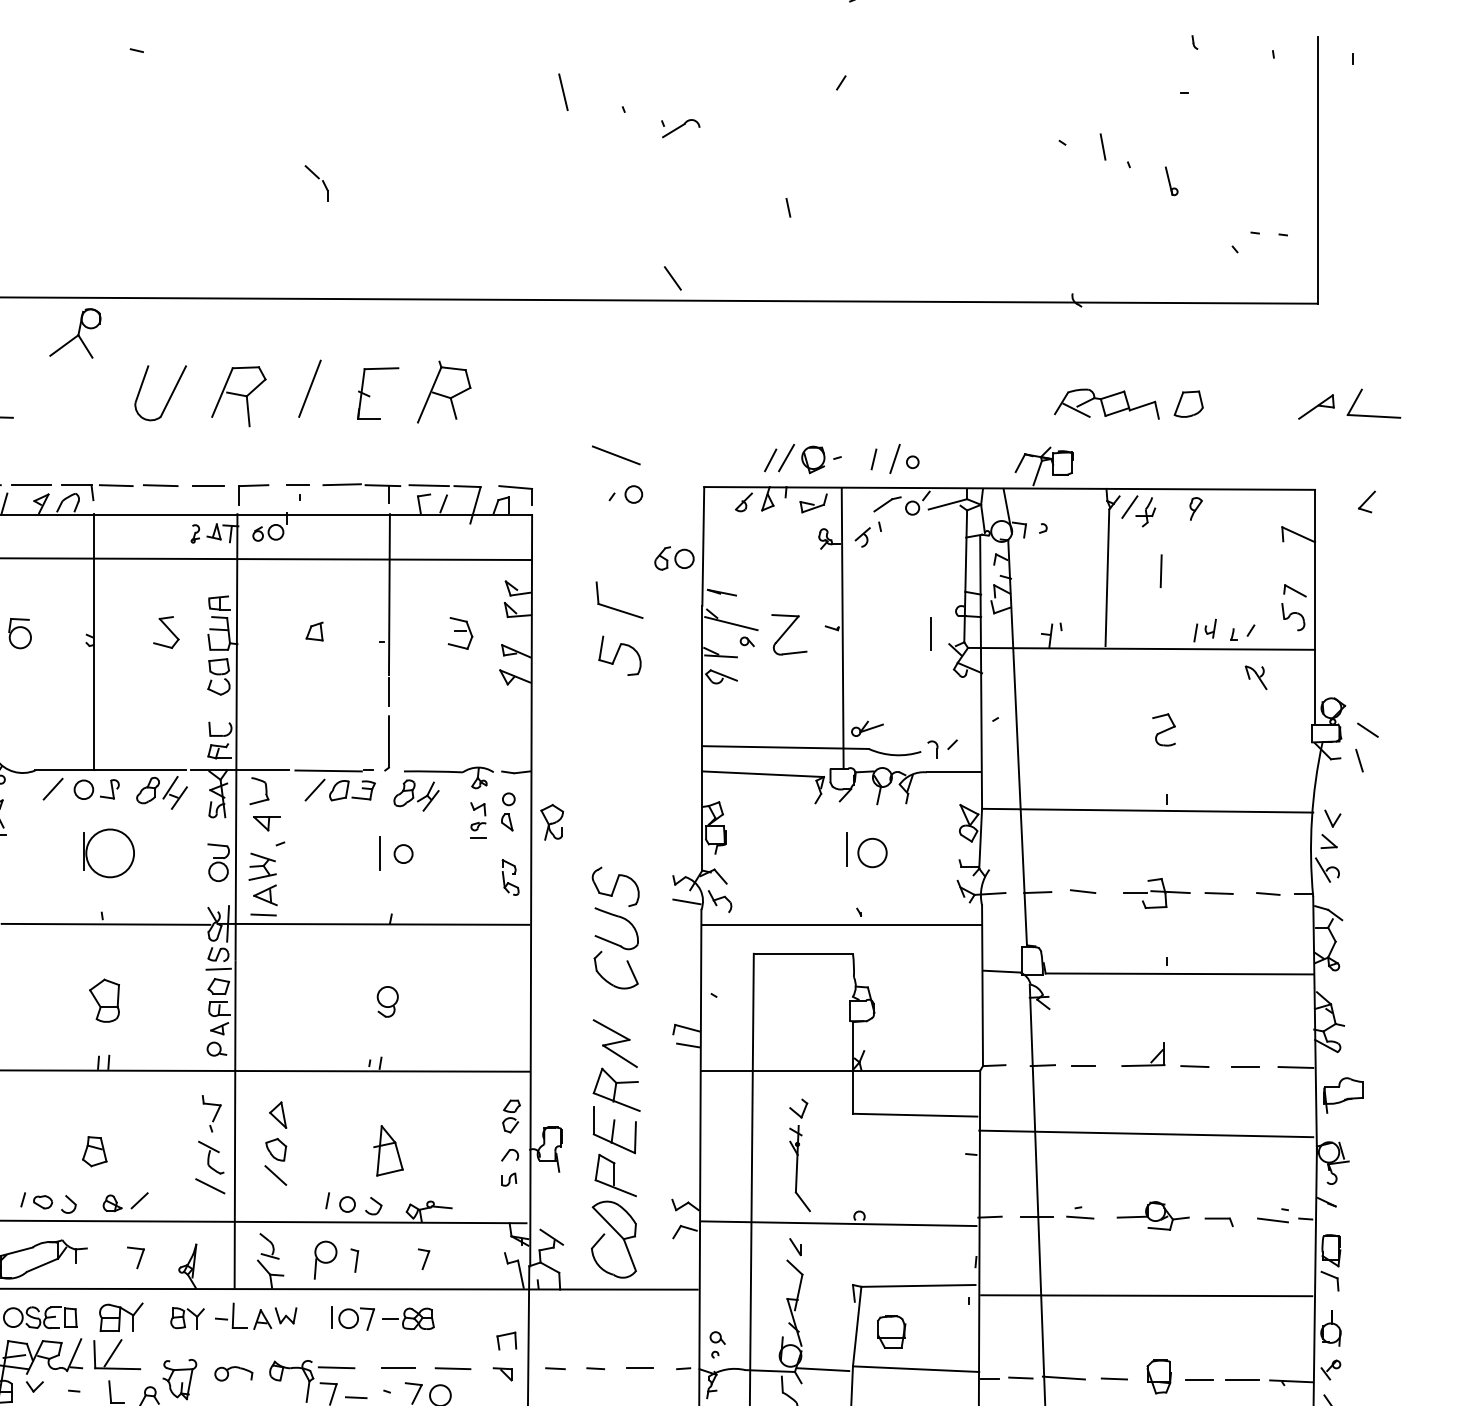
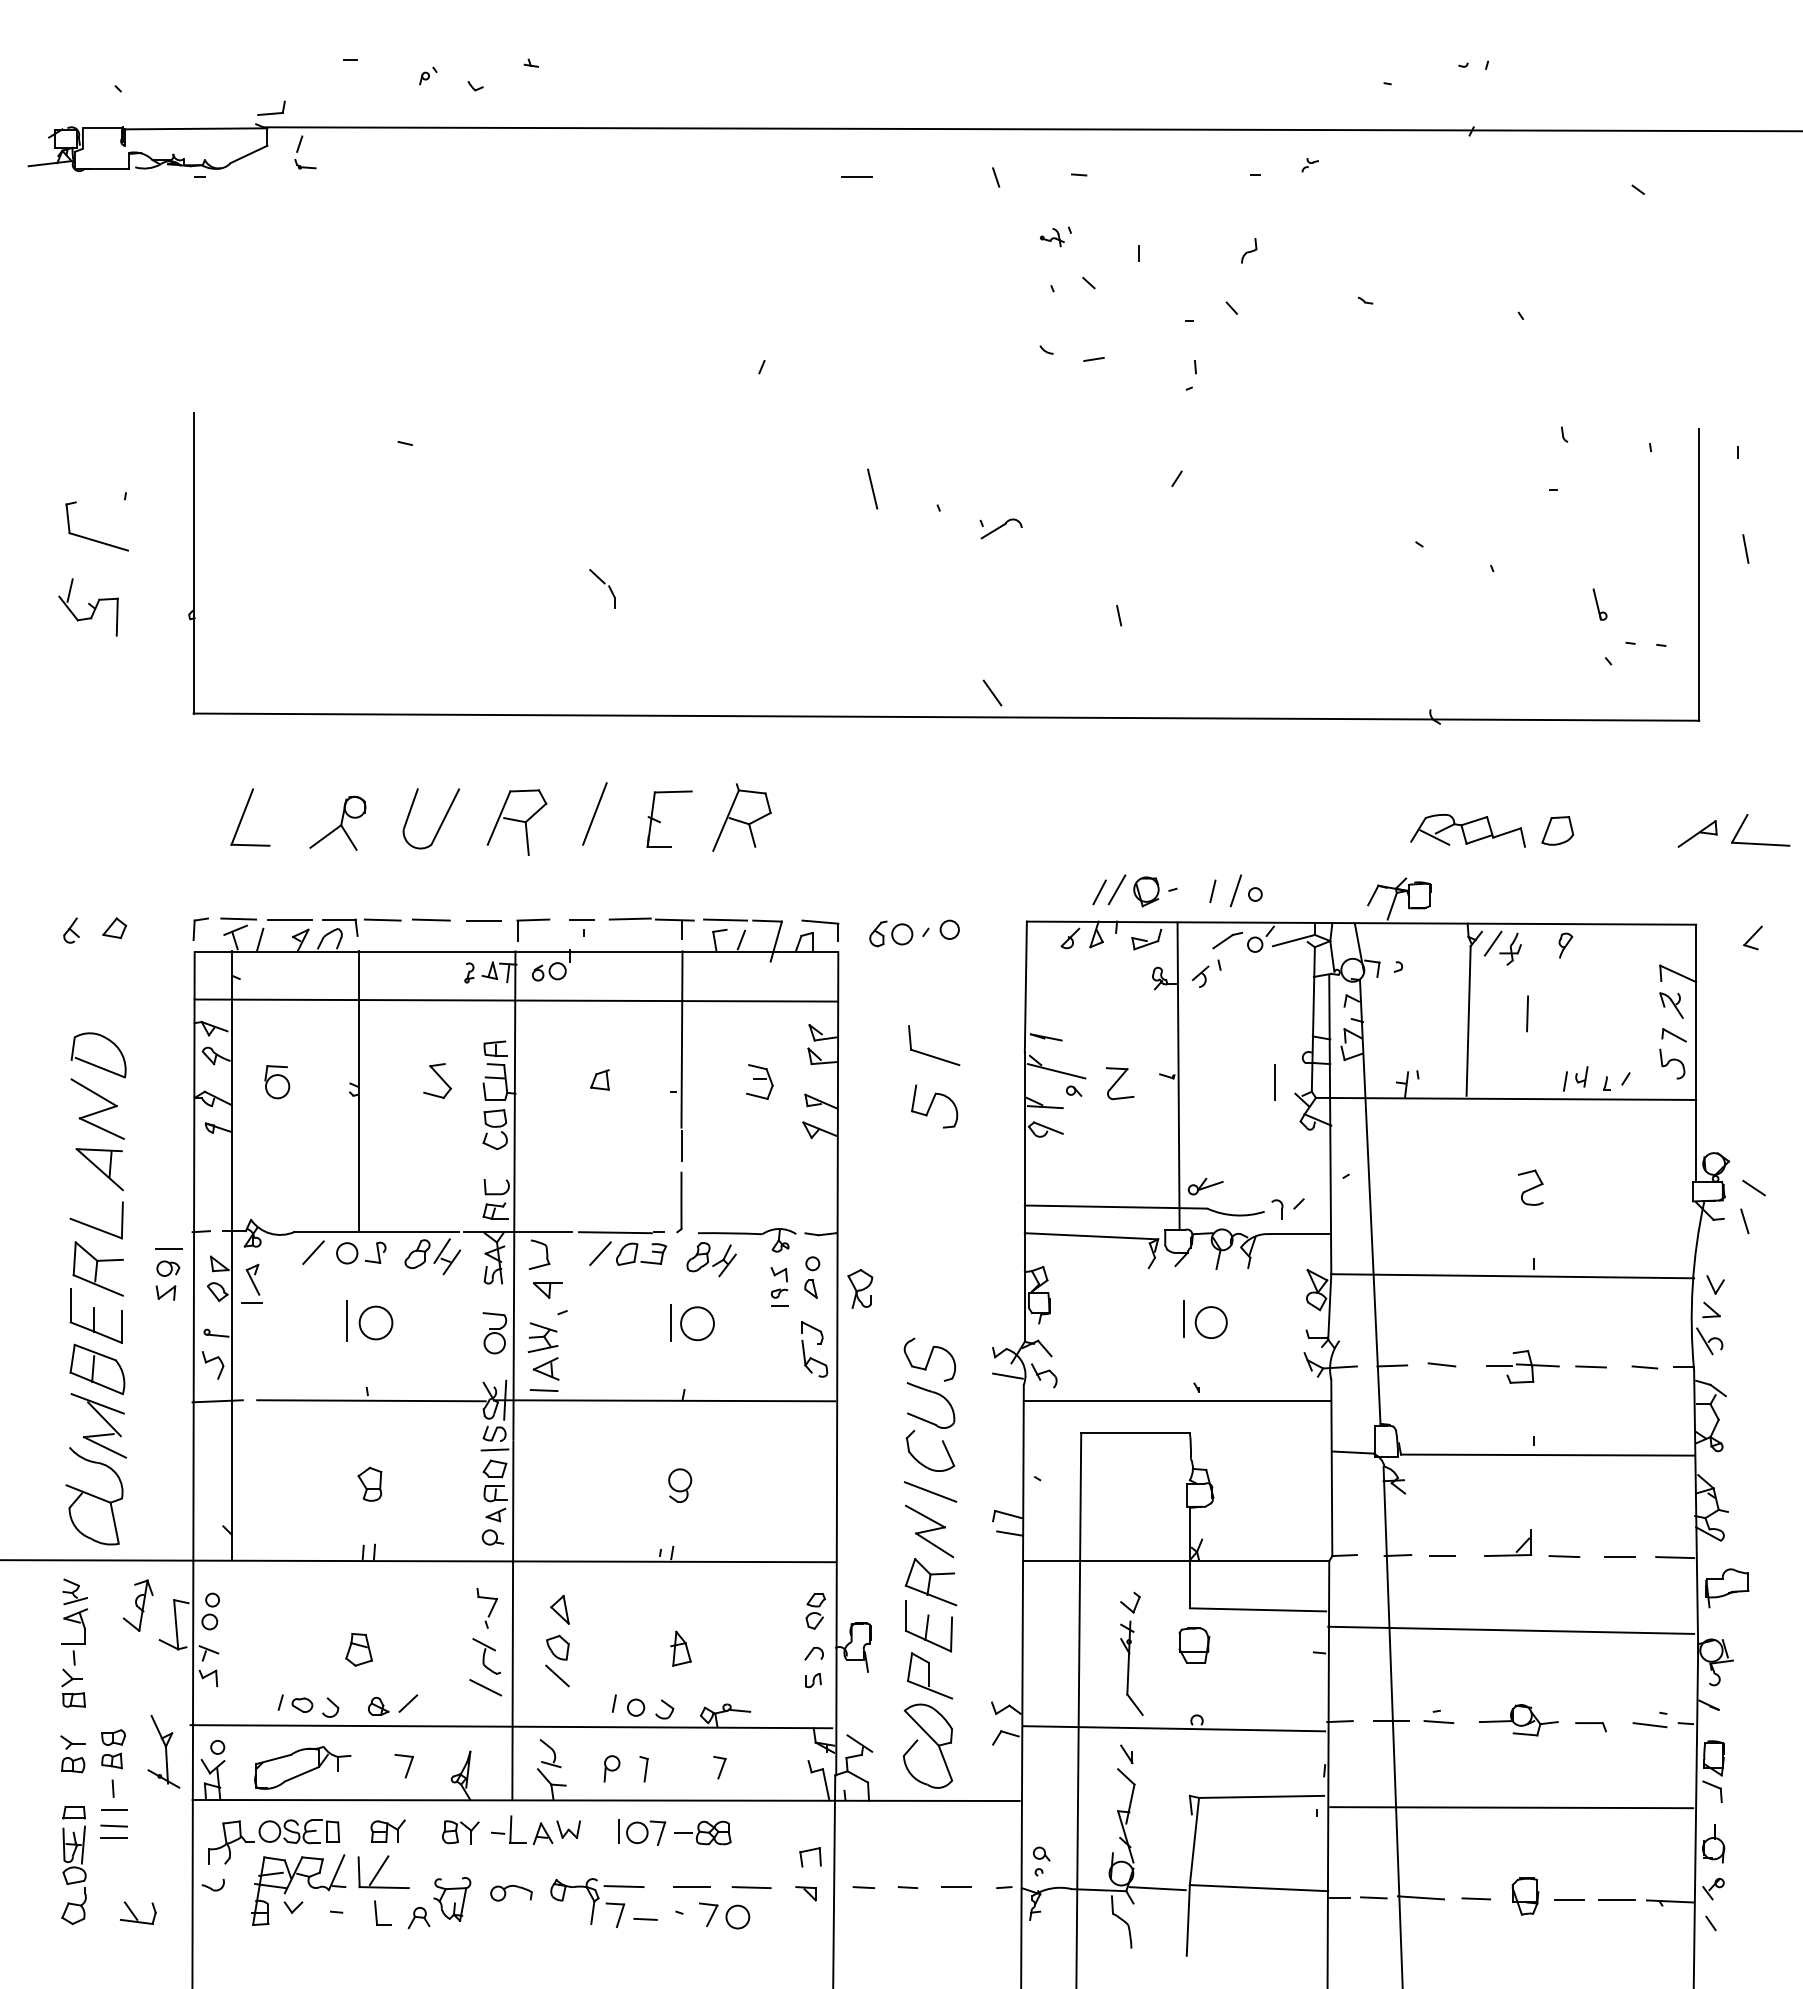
line: (1102, 146) -> (1745, 548), moved
part: (1171, 181) -> (1599, 604), moved
part: (75, 332) -> (337, 822), moved
line: (616, 454) -> (930, 1491), moved
part: (674, 558) -> (891, 933), moved
part: (788, 634) -> (1119, 1083), size x0.71
part: (1256, 677) -> (1671, 1005), moved
circle: (109, 852) -> (375, 1322), size x0.62
circle: (403, 853) -> (697, 1323), size x1.67
part: (510, 877) -> (814, 1349), size x1.43
part: (104, 999) -> (369, 1483), size x0.71
part: (388, 1150) -> (680, 1648), size x0.62
part: (325, 1259) -> (611, 1768), size x0.62
part: (120, 1316) -> (387, 1830), size x0.71
part: (891, 1332) -> (1194, 1645), moved

